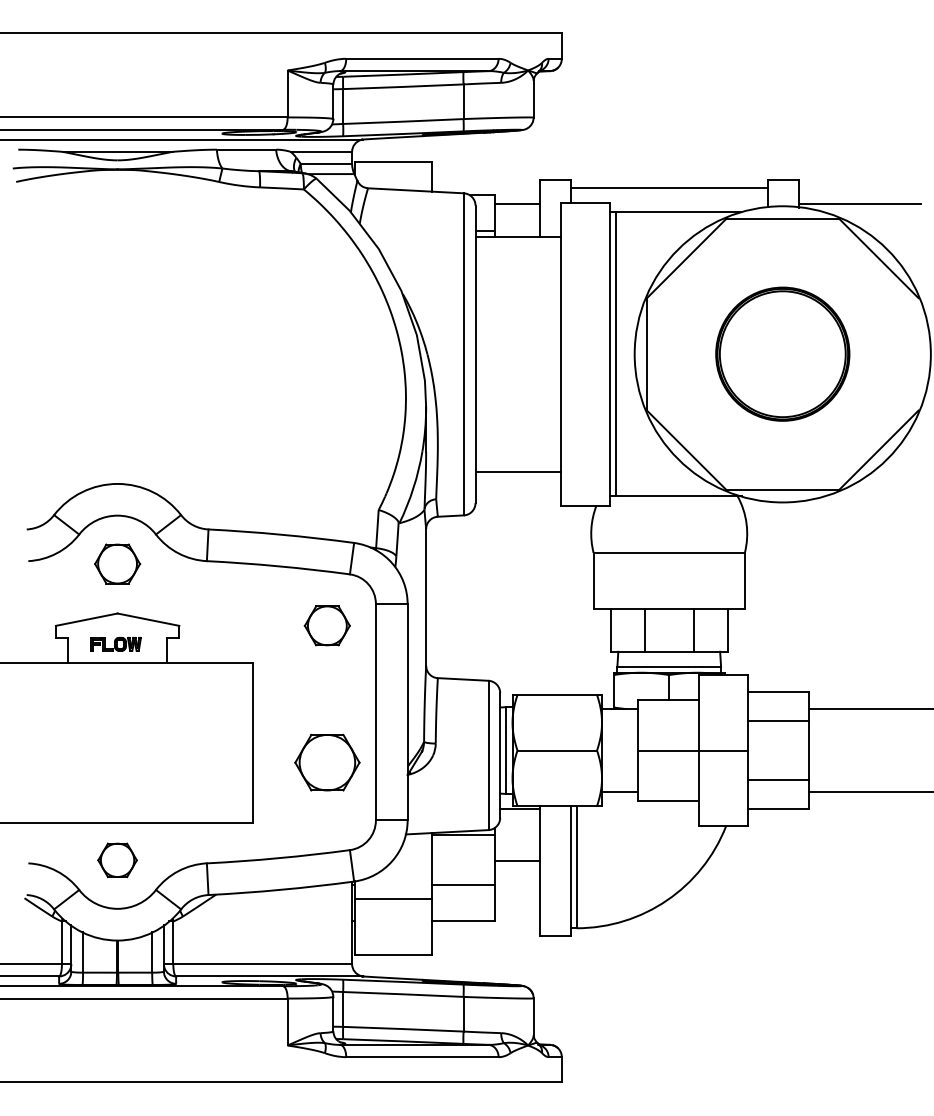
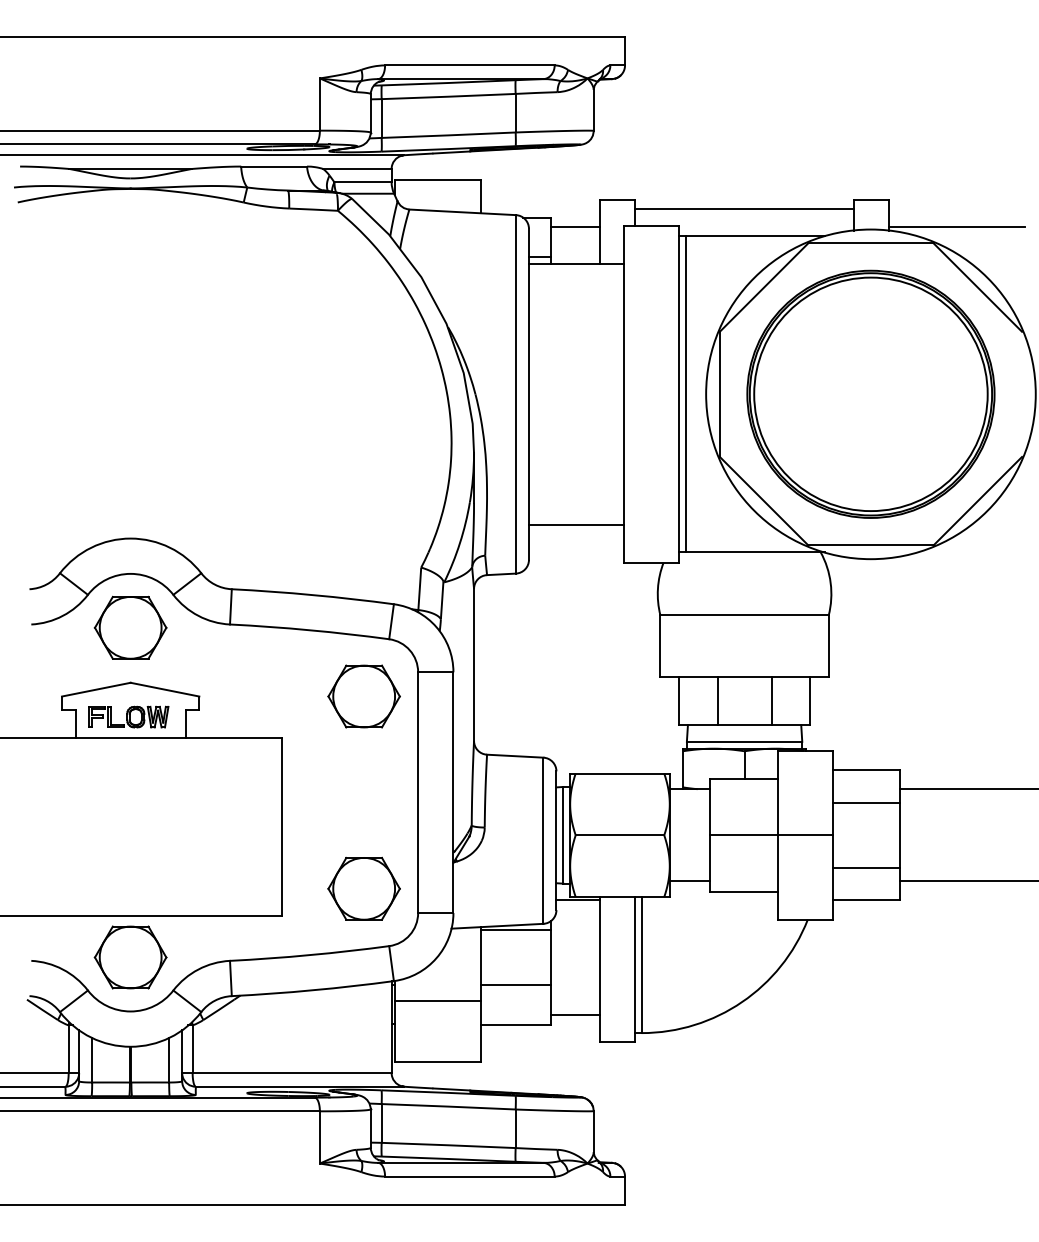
part: (782, 353) -> (870, 393), size x1.67
part: (117, 563) -> (130, 627), size x1.43
part: (326, 625) -> (363, 696), size x1.43
part: (115, 643) -> (128, 716), size x1.43
part: (326, 762) -> (363, 888), moved
part: (117, 860) -> (130, 957), size x1.67
line: (517, 861) -> (575, 1015), moved

